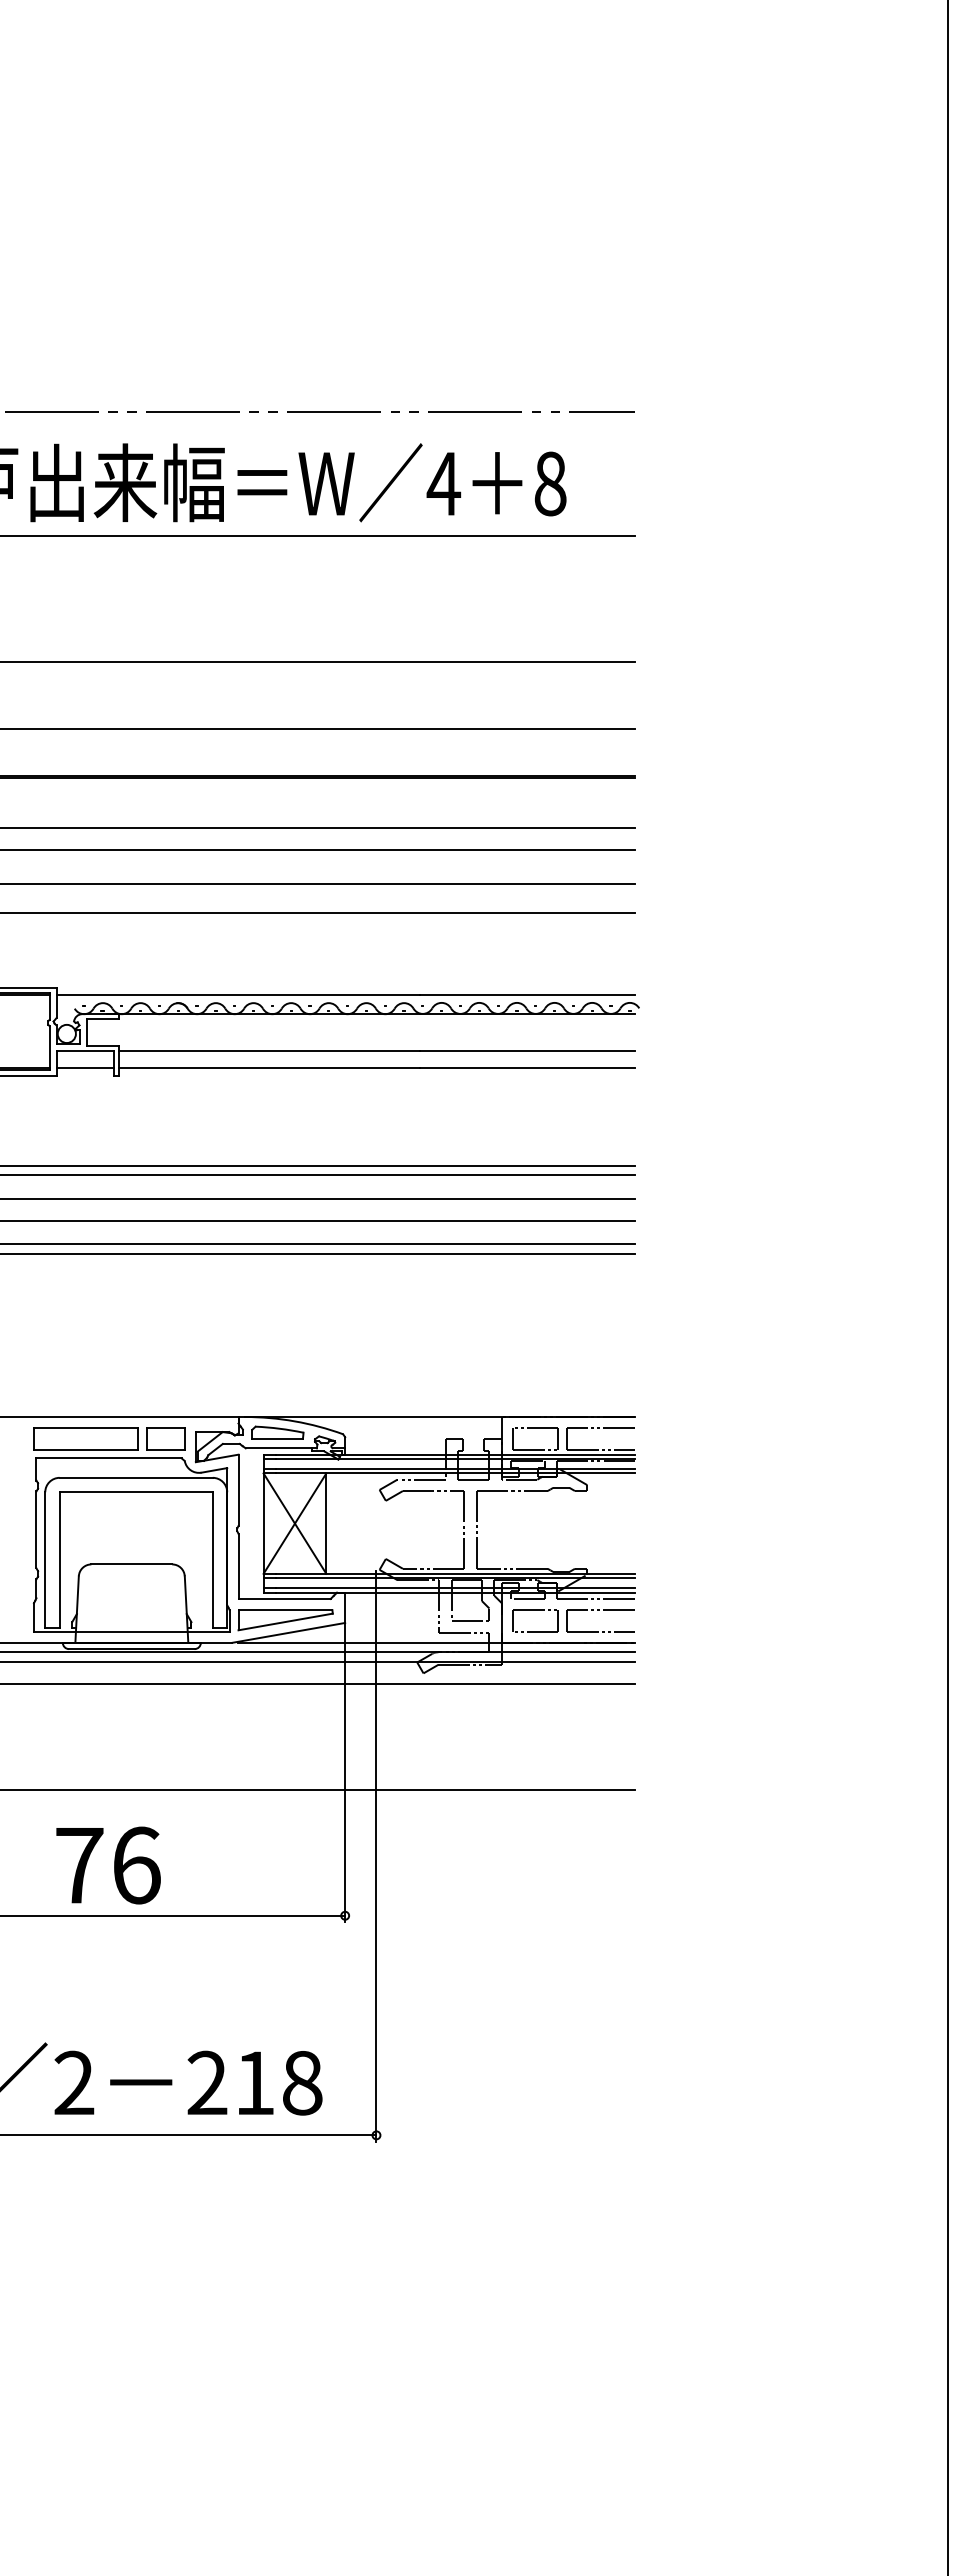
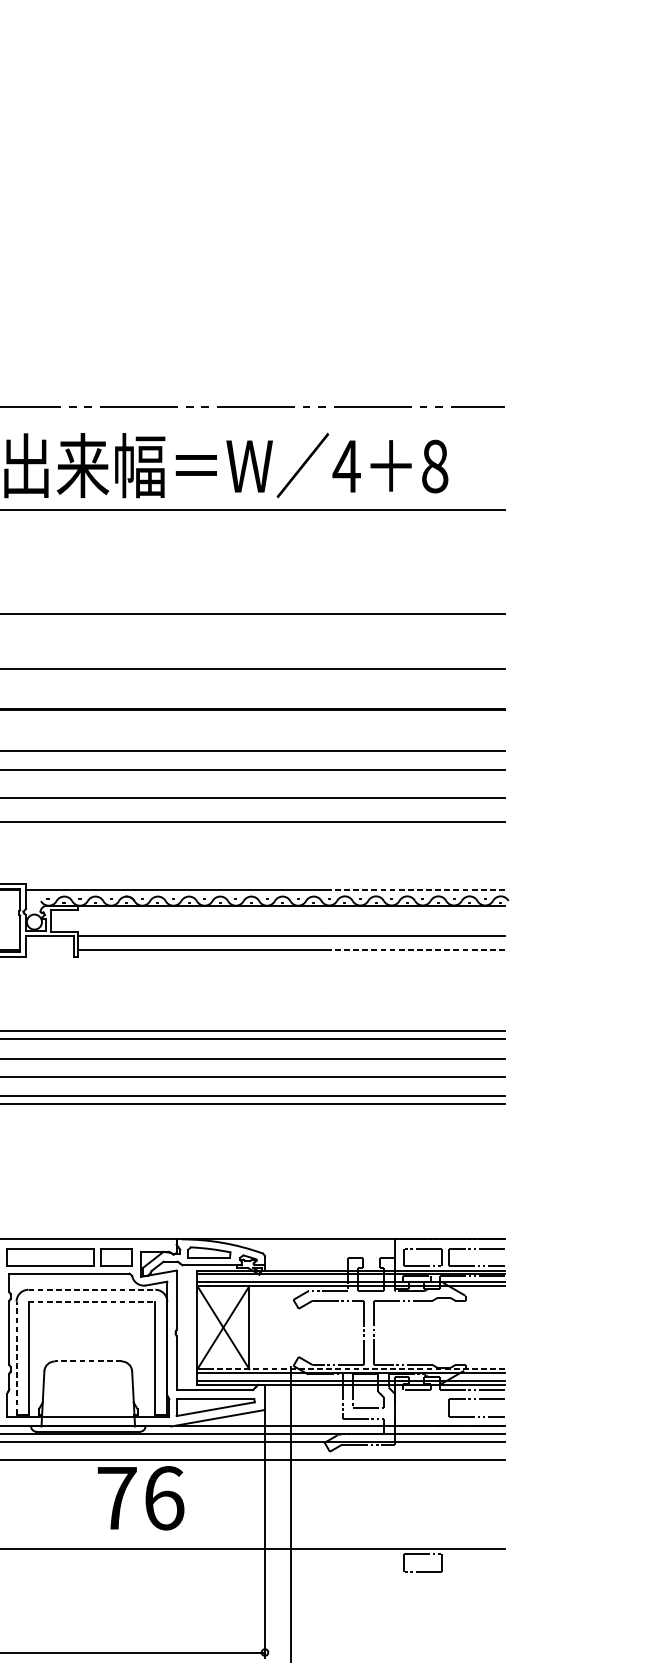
line: (527, 995) -> (416, 890), solid -> dashed
line: (85, 1067) -> (49, 949), removed
line: (527, 1067) -> (416, 949), solid -> dashed
line: (136, 1477) -> (92, 1289), solid -> dashed
line: (136, 1492) -> (92, 1301), solid -> dashed
line: (45, 1559) -> (16, 1357), solid -> dashed
line: (131, 1564) -> (88, 1361), solid -> dashed
line: (455, 1573) -> (356, 1369), solid -> dashed
part: (535, 1610) -> (422, 1554), moved
text: (108, 1865) -> (141, 1498), moved

